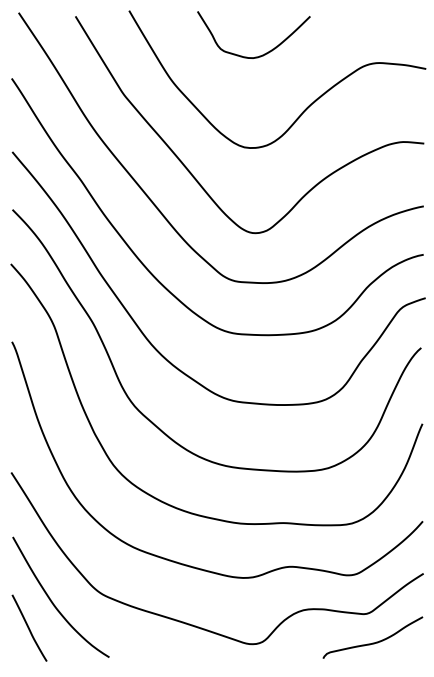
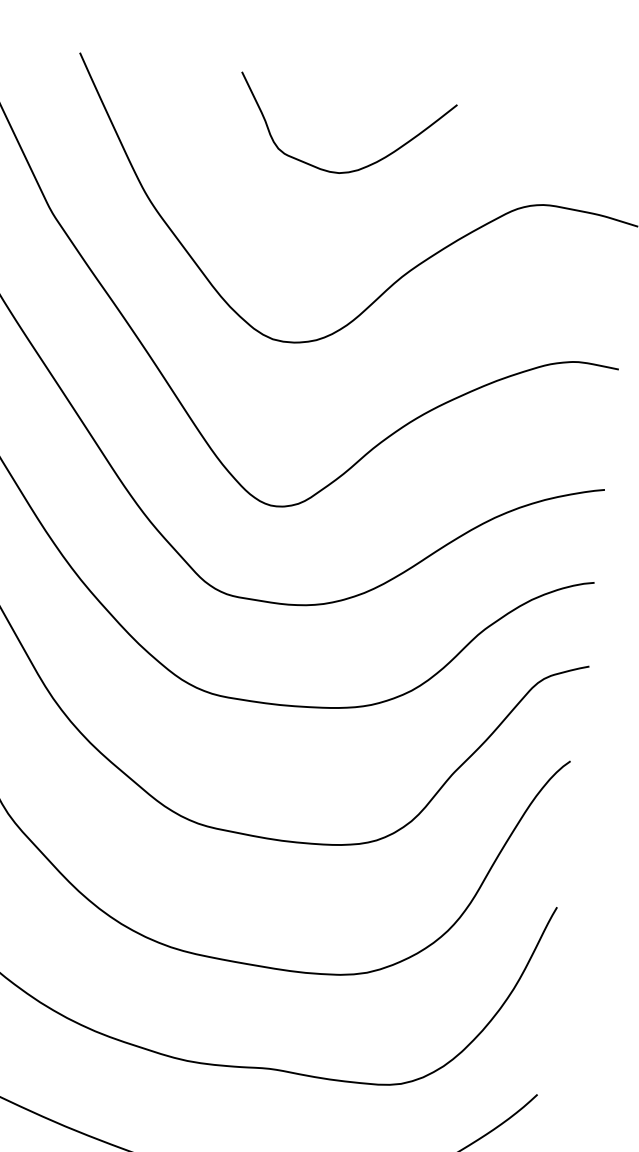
curve: (259, 55) -> (351, 169), moved

